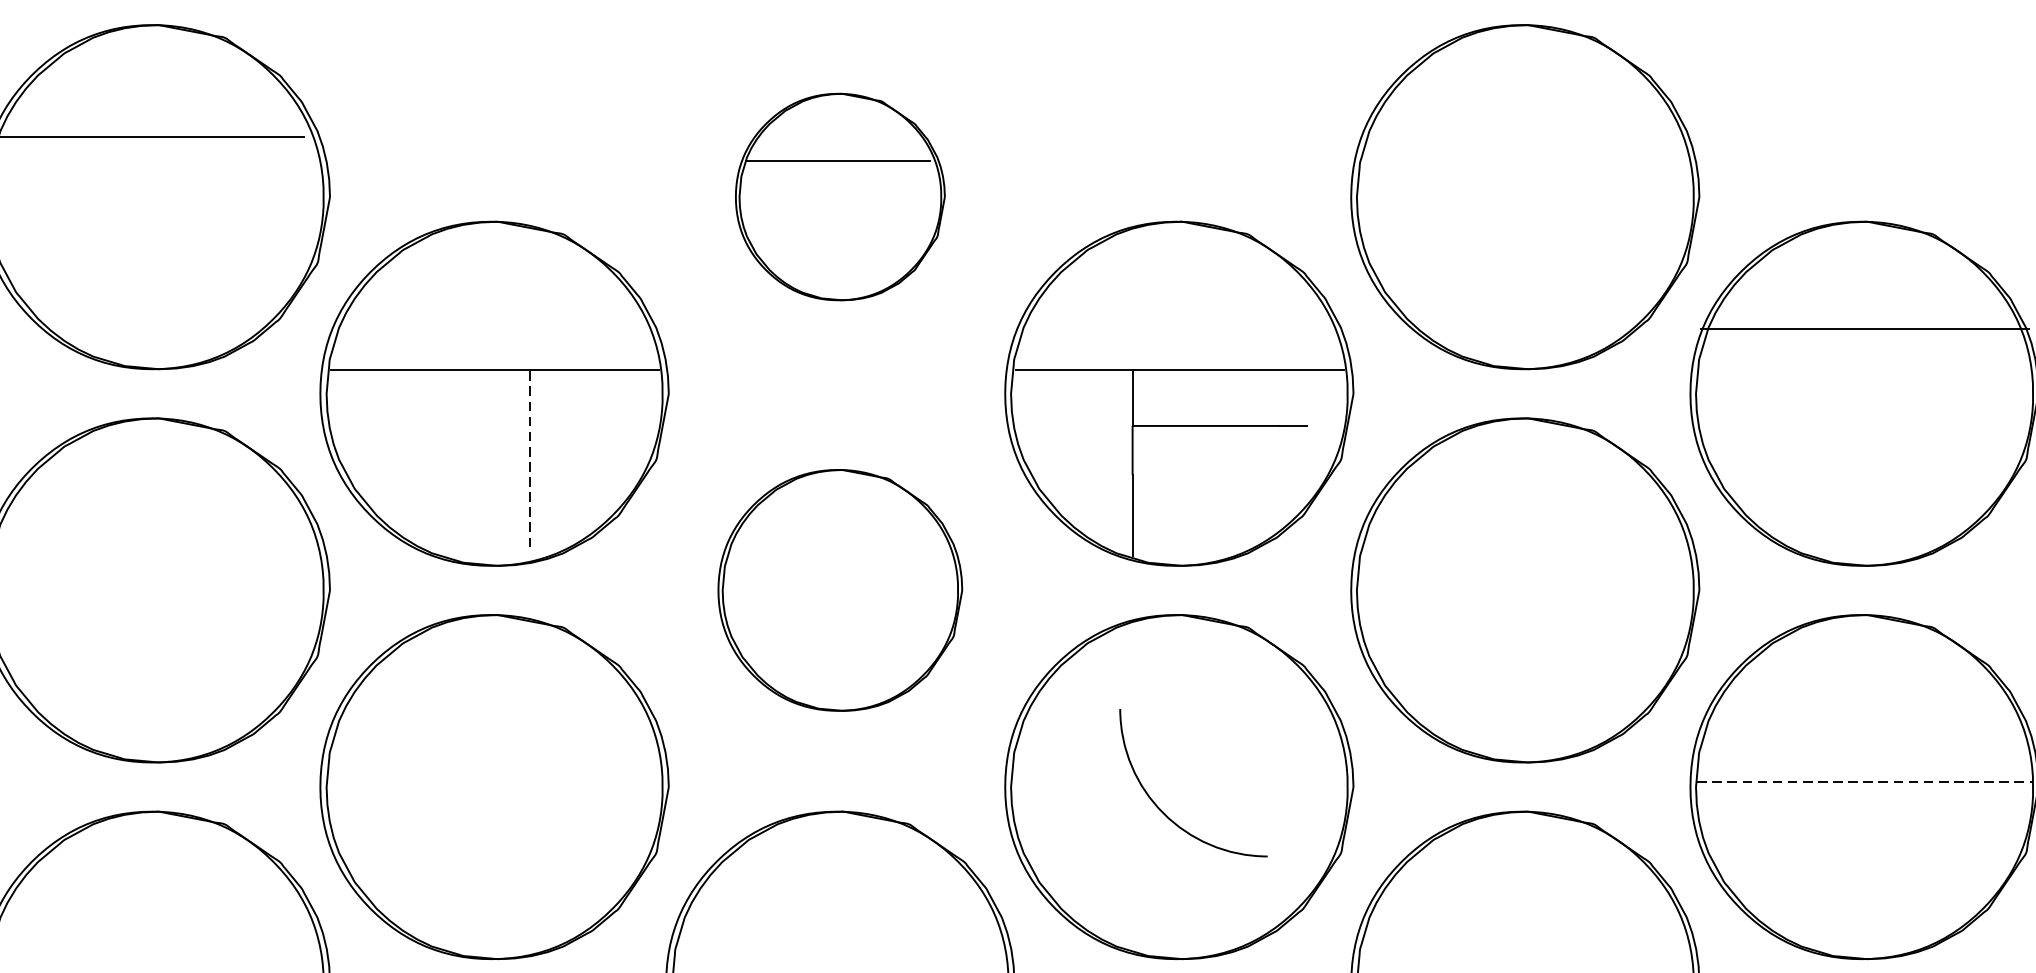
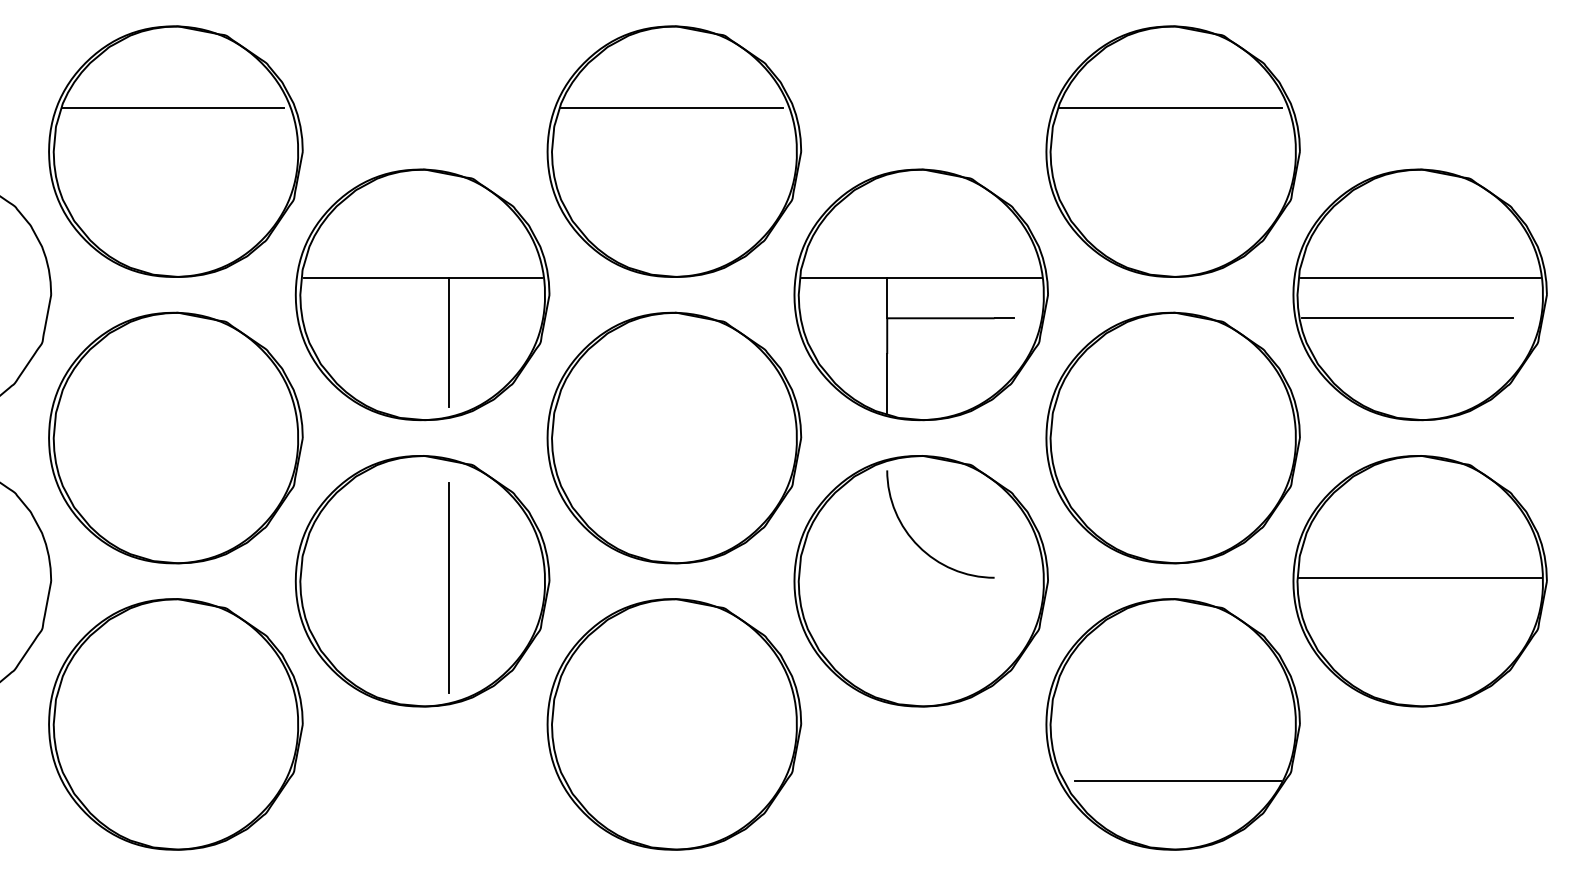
line: (1520, 136) -> (1169, 107), added
part: (840, 196) -> (674, 151), size x1.67
line: (1864, 328) -> (1420, 277), moved
line: (1847, 426) -> (1407, 318), added
line: (530, 457) -> (448, 341), dashed -> solid
part: (840, 589) -> (674, 437), size x1.43
line: (1864, 781) -> (1420, 577), dashed -> solid
line: (530, 795) -> (448, 587), added
arc: (1164, 812) -> (919, 545), moved

